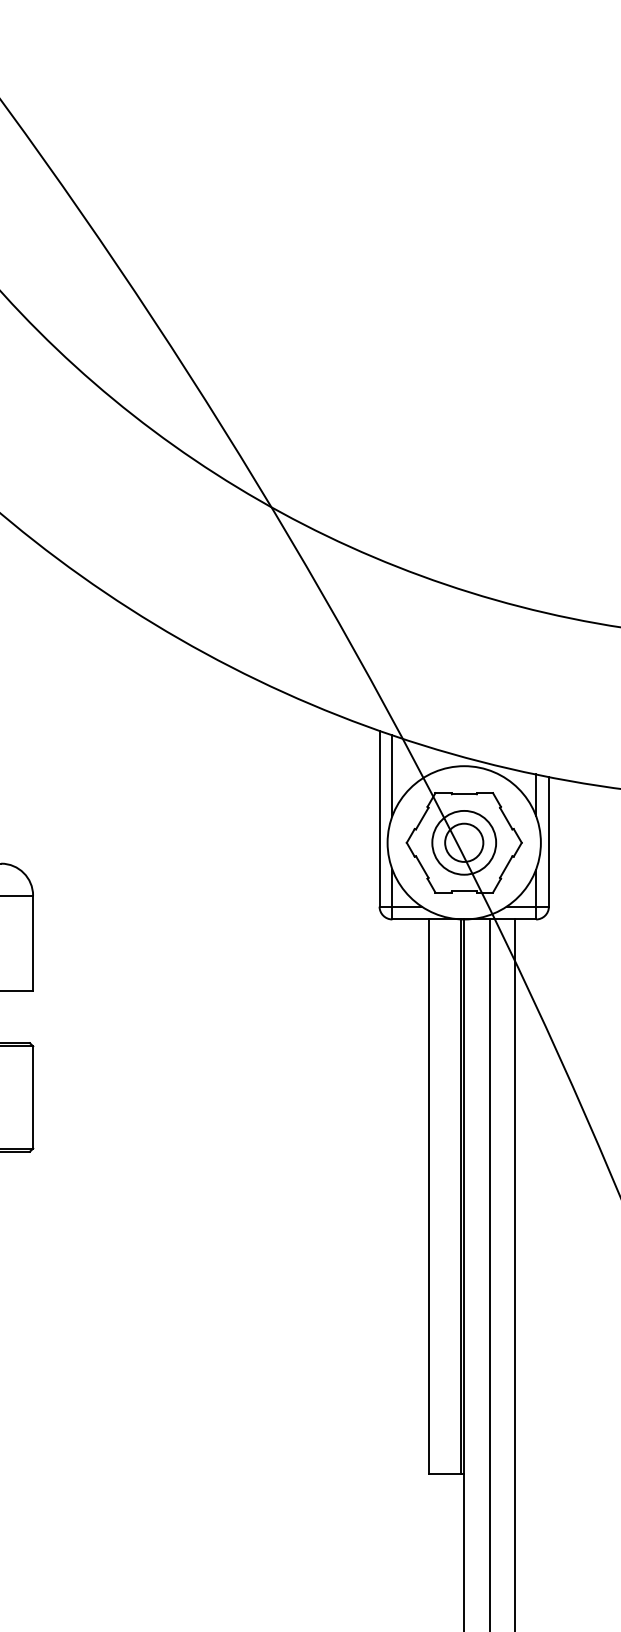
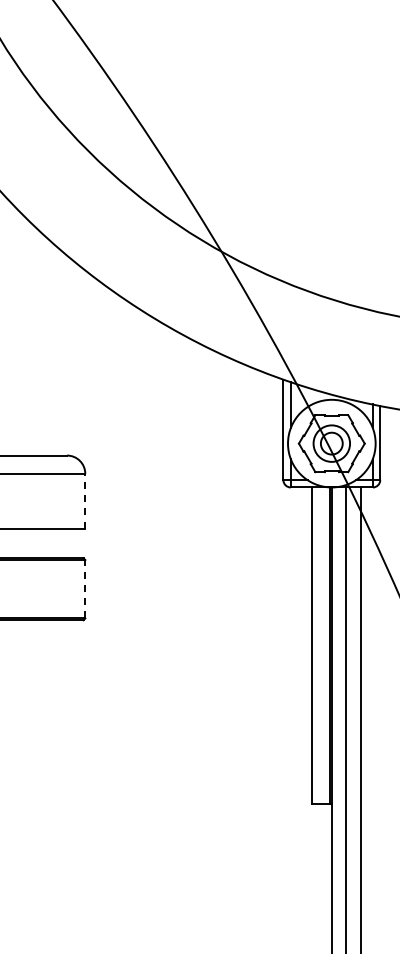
line: (33, 942) -> (85, 500), solid -> dashed
line: (33, 1096) -> (85, 588), solid -> dashed

